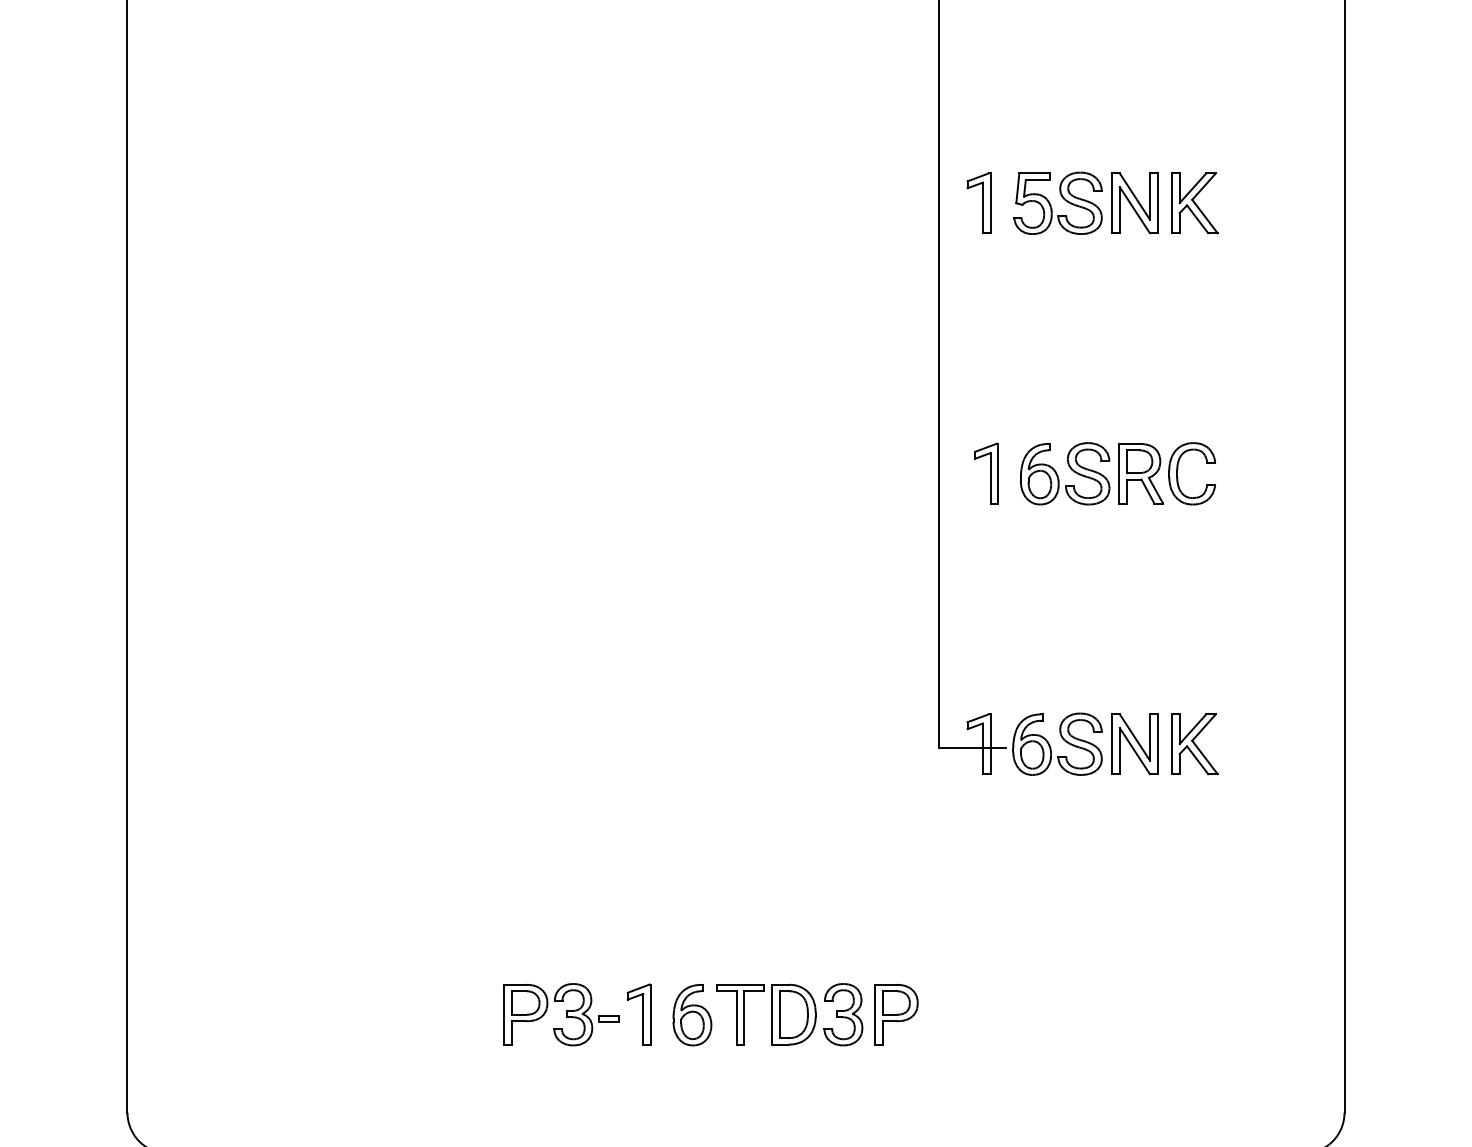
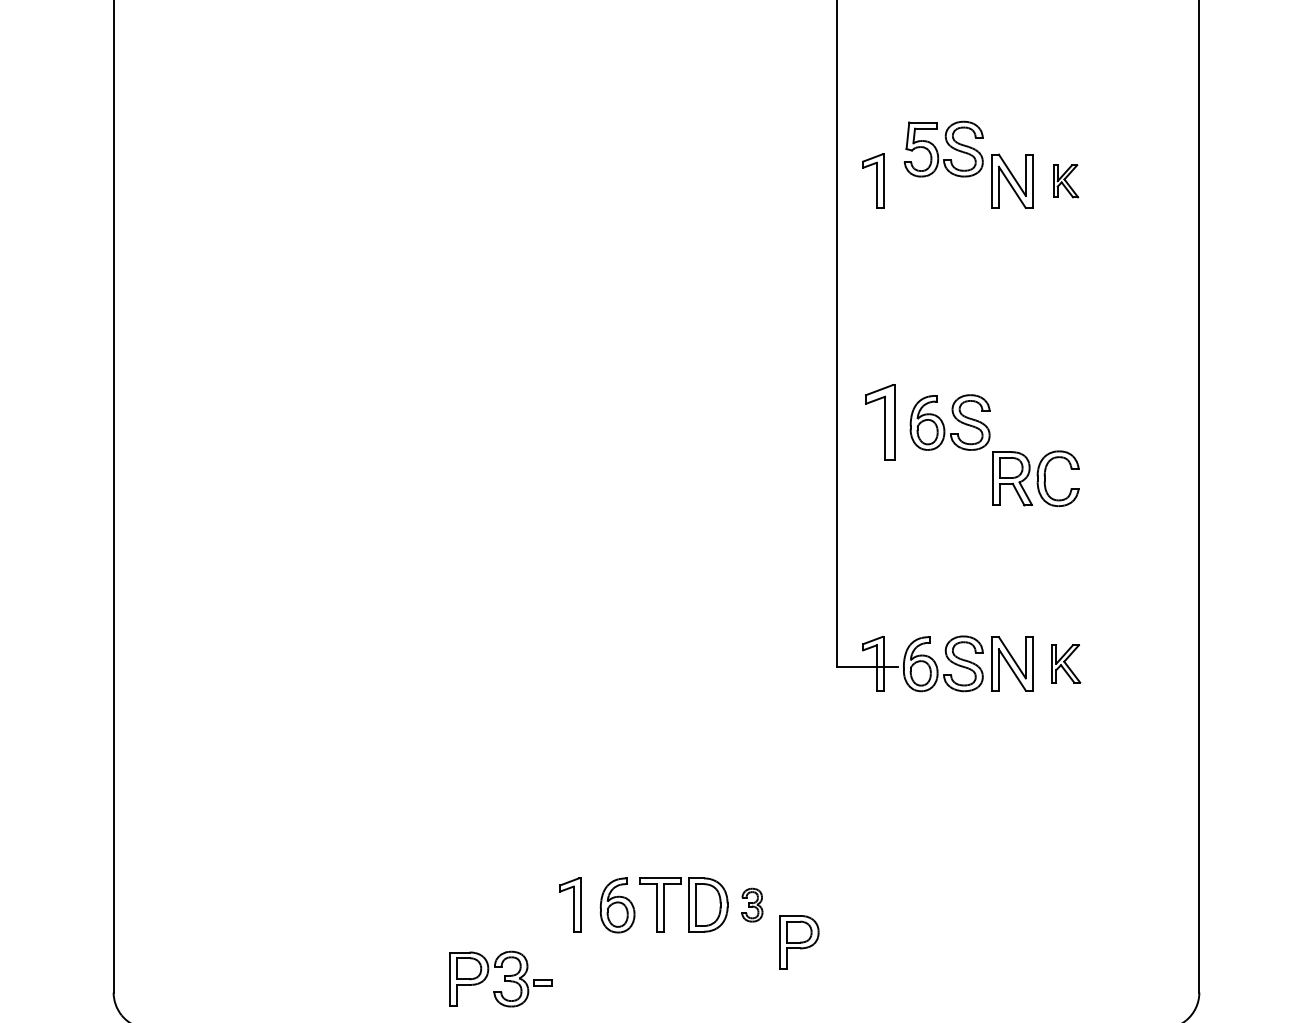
part: (1062, 198) -> (947, 144), moved
part: (1194, 203) -> (1065, 181), size x0.6
part: (986, 473) -> (879, 422), size x1.4
part: (1167, 473) -> (1036, 478), moved
part: (1194, 744) -> (1065, 664), size x0.7
part: (561, 1014) -> (500, 978), moved
part: (843, 1014) -> (752, 904), size x0.6
part: (896, 1014) -> (799, 942), moved

